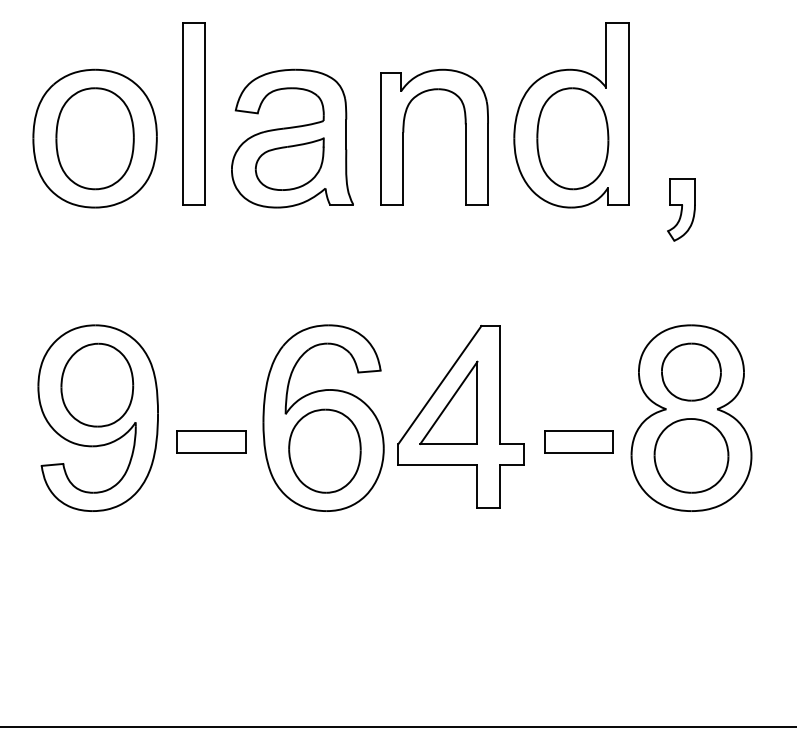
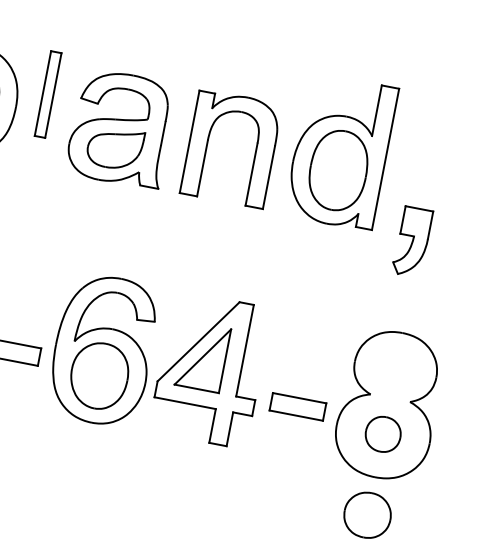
part: (193, 113) -> (47, 94), size x0.6
part: (681, 209) -> (412, 241), size x1.4
part: (691, 371) -> (367, 514), moved
part: (691, 455) -> (383, 434), size x0.6

